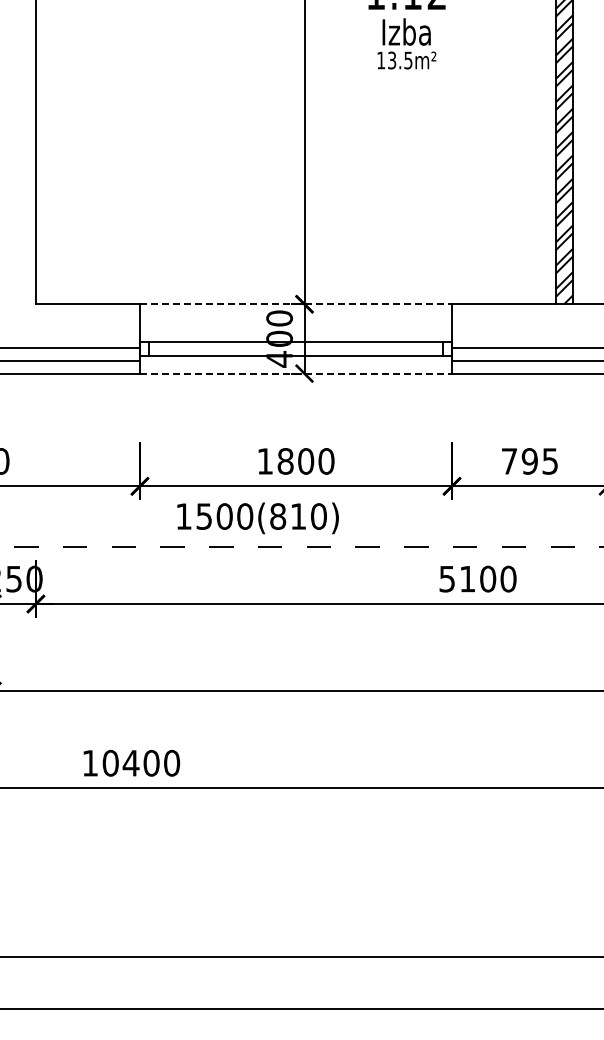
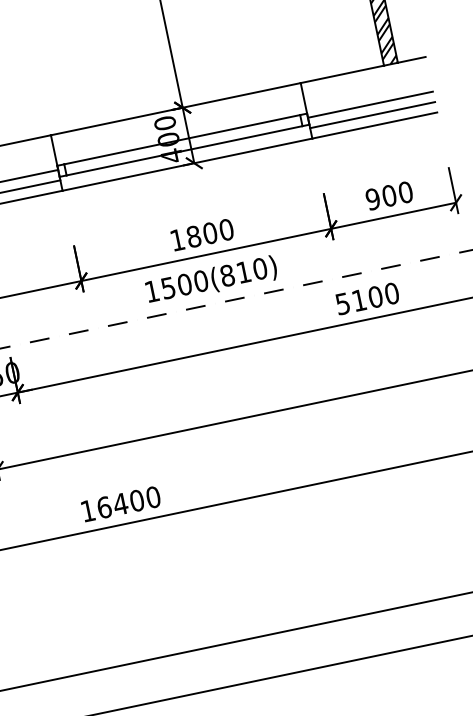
line: (296, 304) -> (176, 109), dashed -> solid
line: (296, 373) -> (187, 164), dashed -> solid
text: (529, 461) -> (389, 195), 795 -> 900
text: (257, 518) -> (211, 280), moved
text: (110, 762) -> (104, 506), 10400 -> 16400

